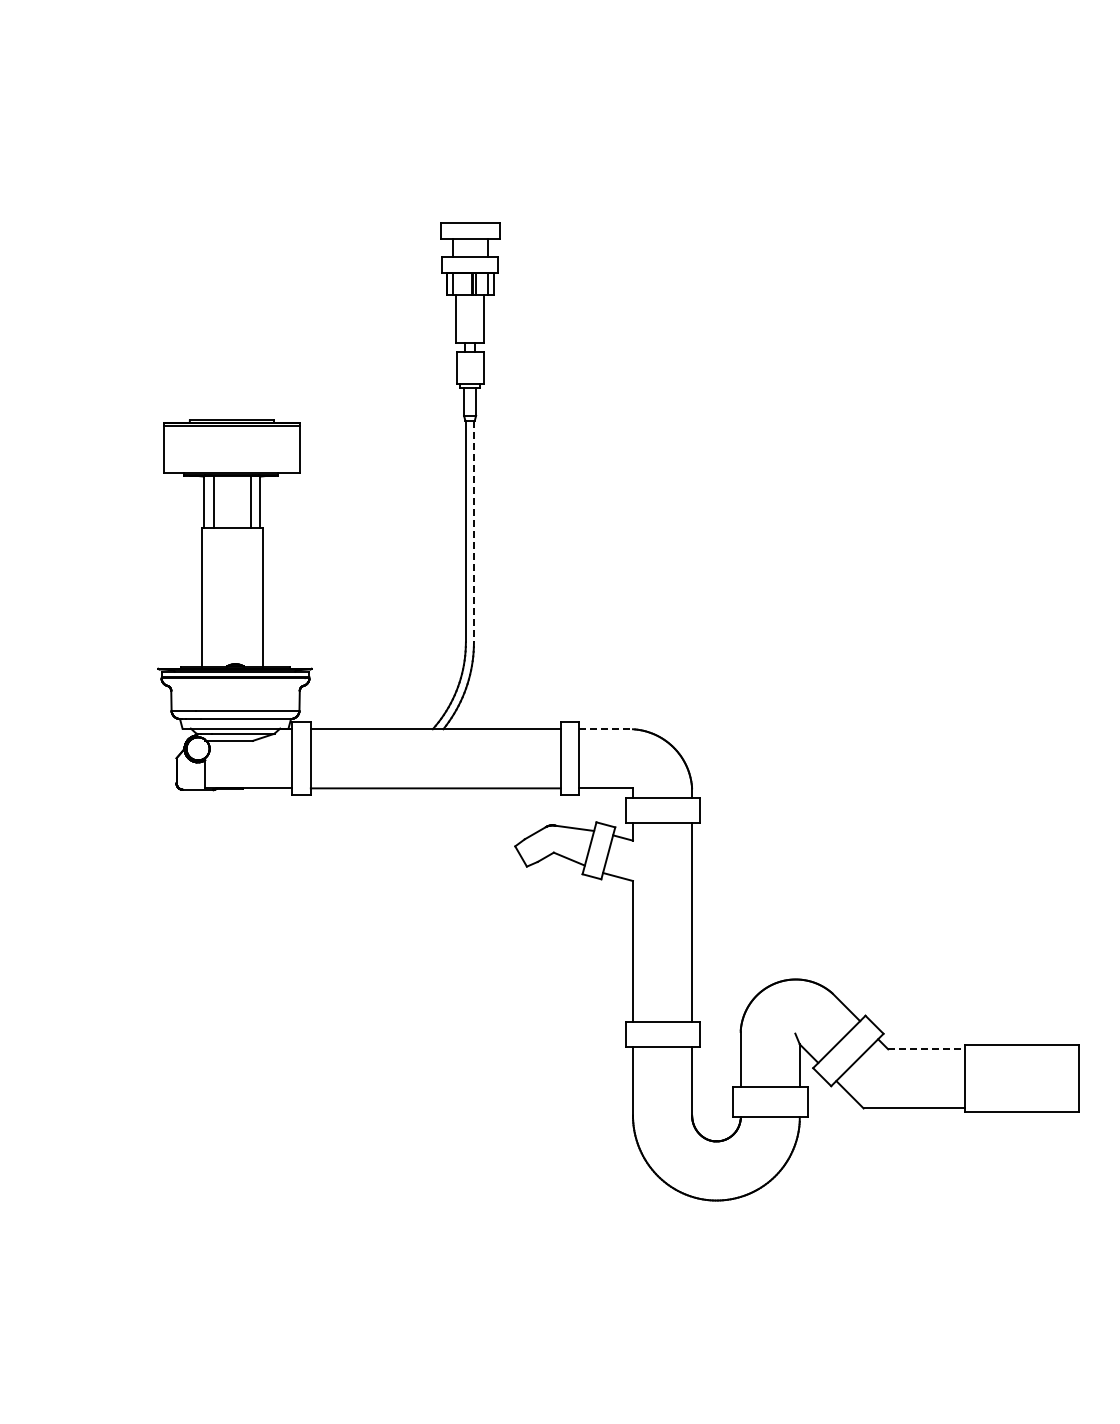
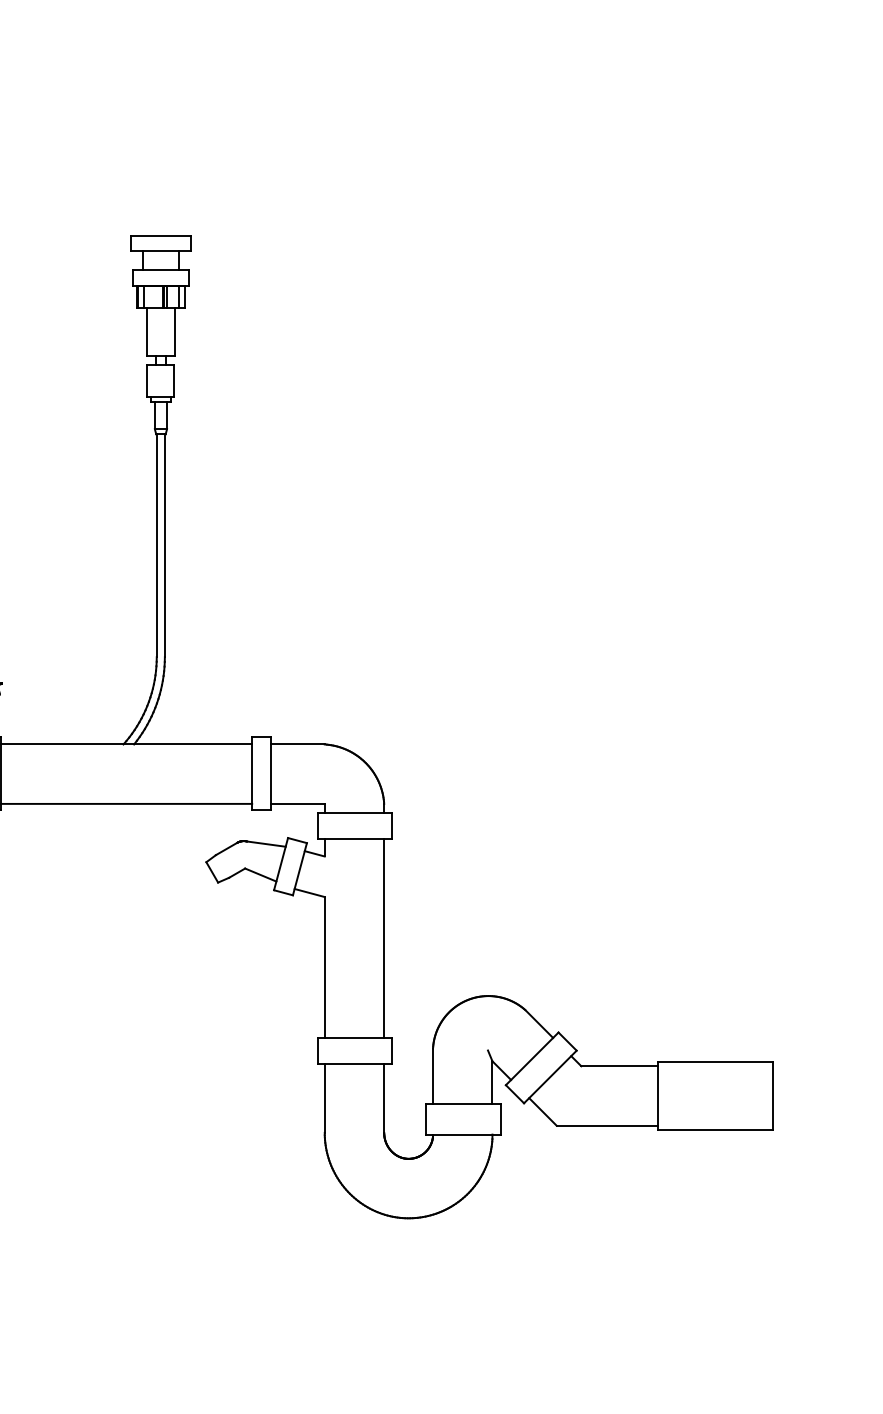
line: (473, 531) -> (164, 545), dashed -> solid
line: (606, 729) -> (298, 744), dashed -> solid
line: (926, 1049) -> (619, 1066), dashed -> solid

